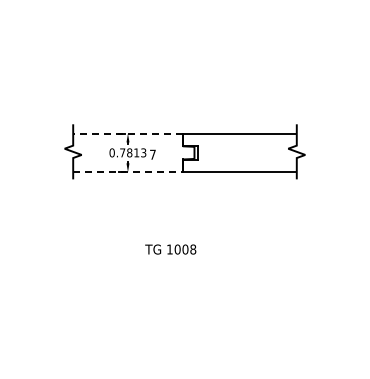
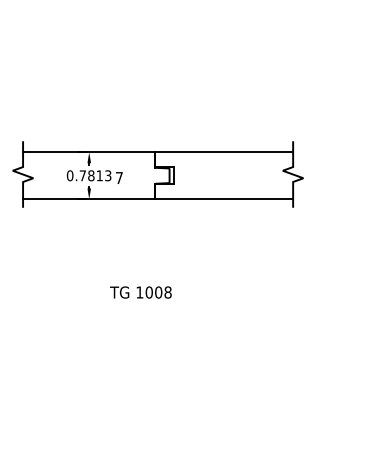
line: (127, 133) -> (88, 152), dashed -> solid
line: (127, 172) -> (88, 199), dashed -> solid

